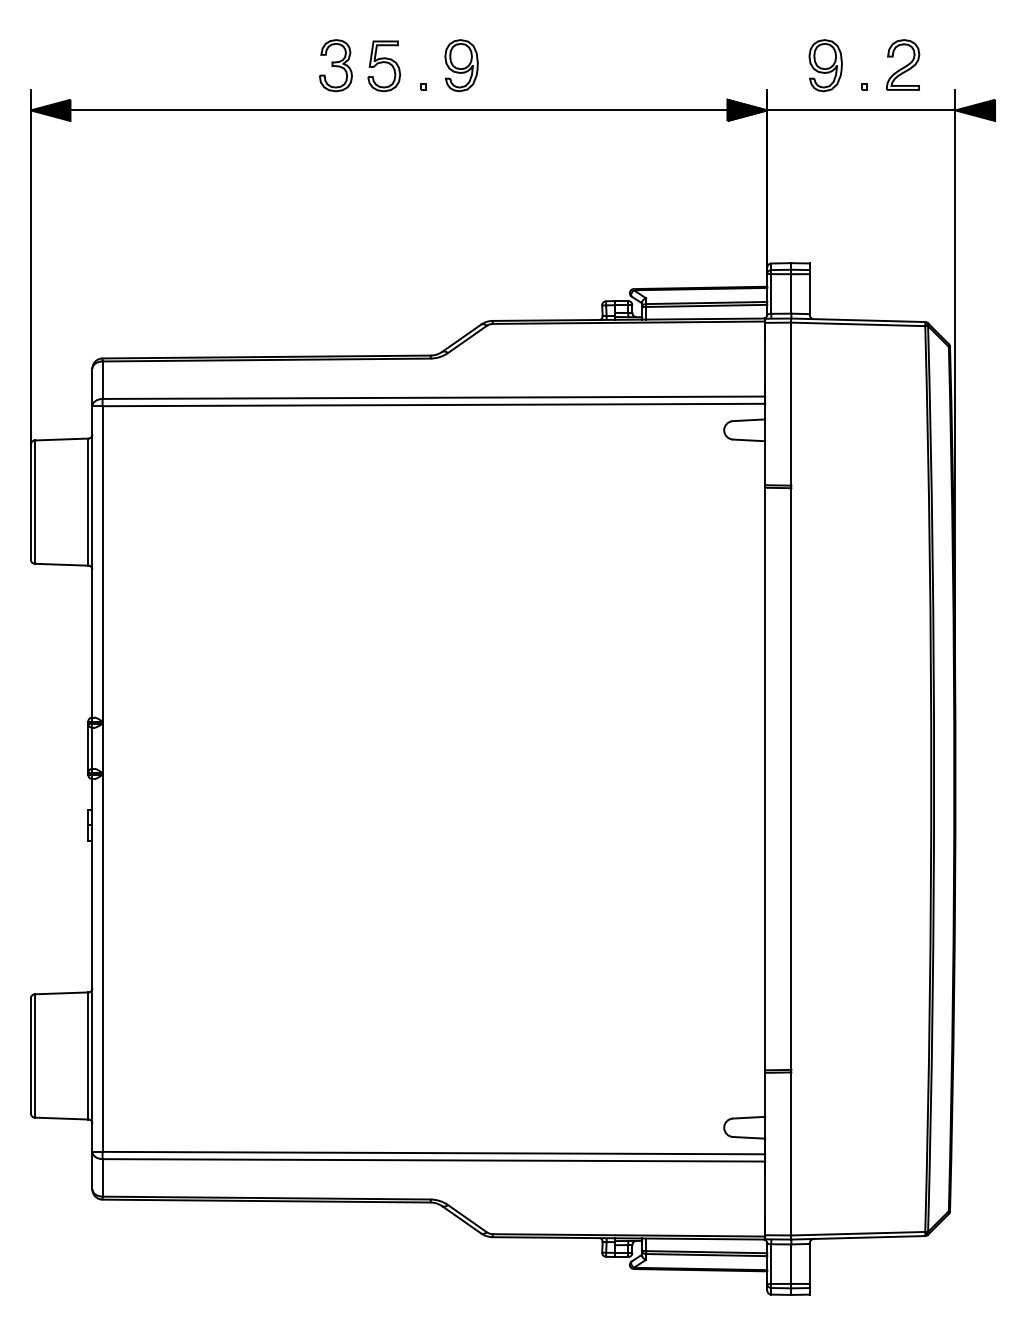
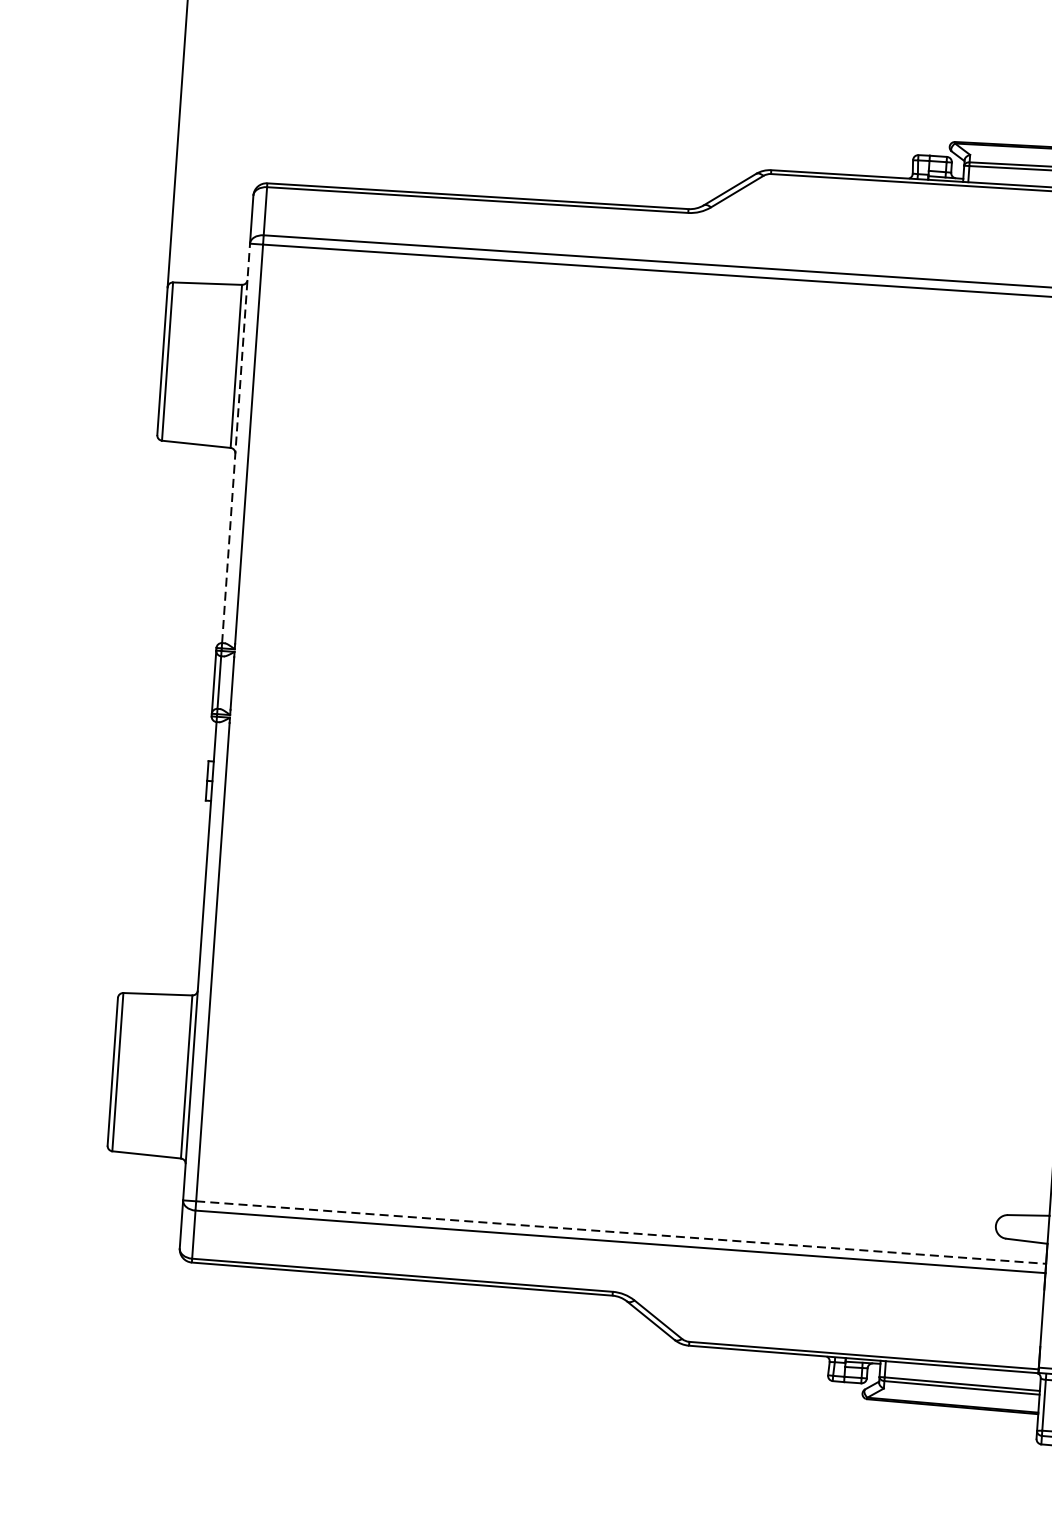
line: (92, 561) -> (236, 442), solid -> dashed
line: (434, 1153) -> (621, 1233), solid -> dashed

